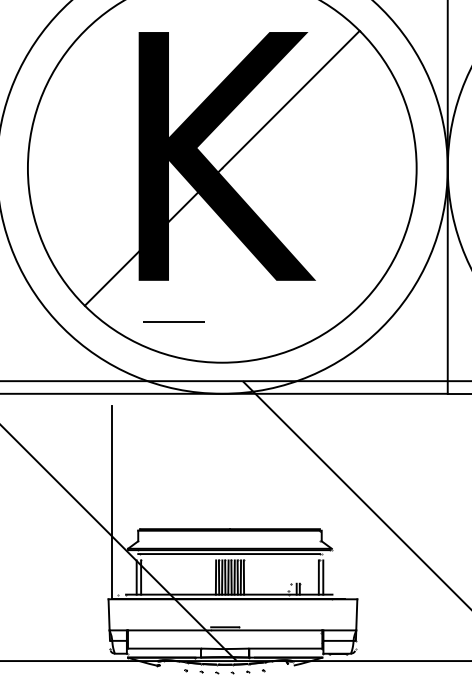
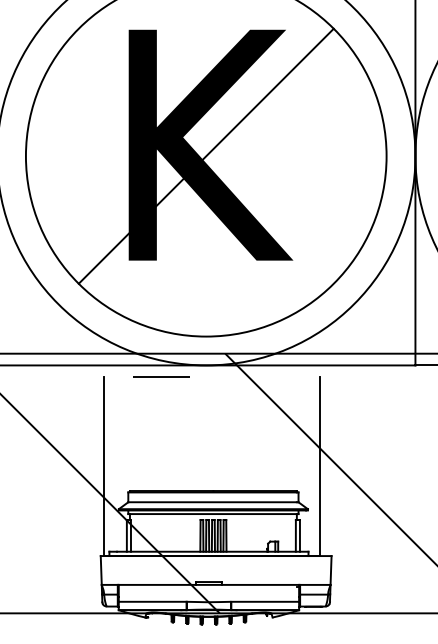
line: (173, 321) -> (161, 376), moved
line: (344, 502) -> (319, 466), added
line: (228, 541) -> (212, 502), added

